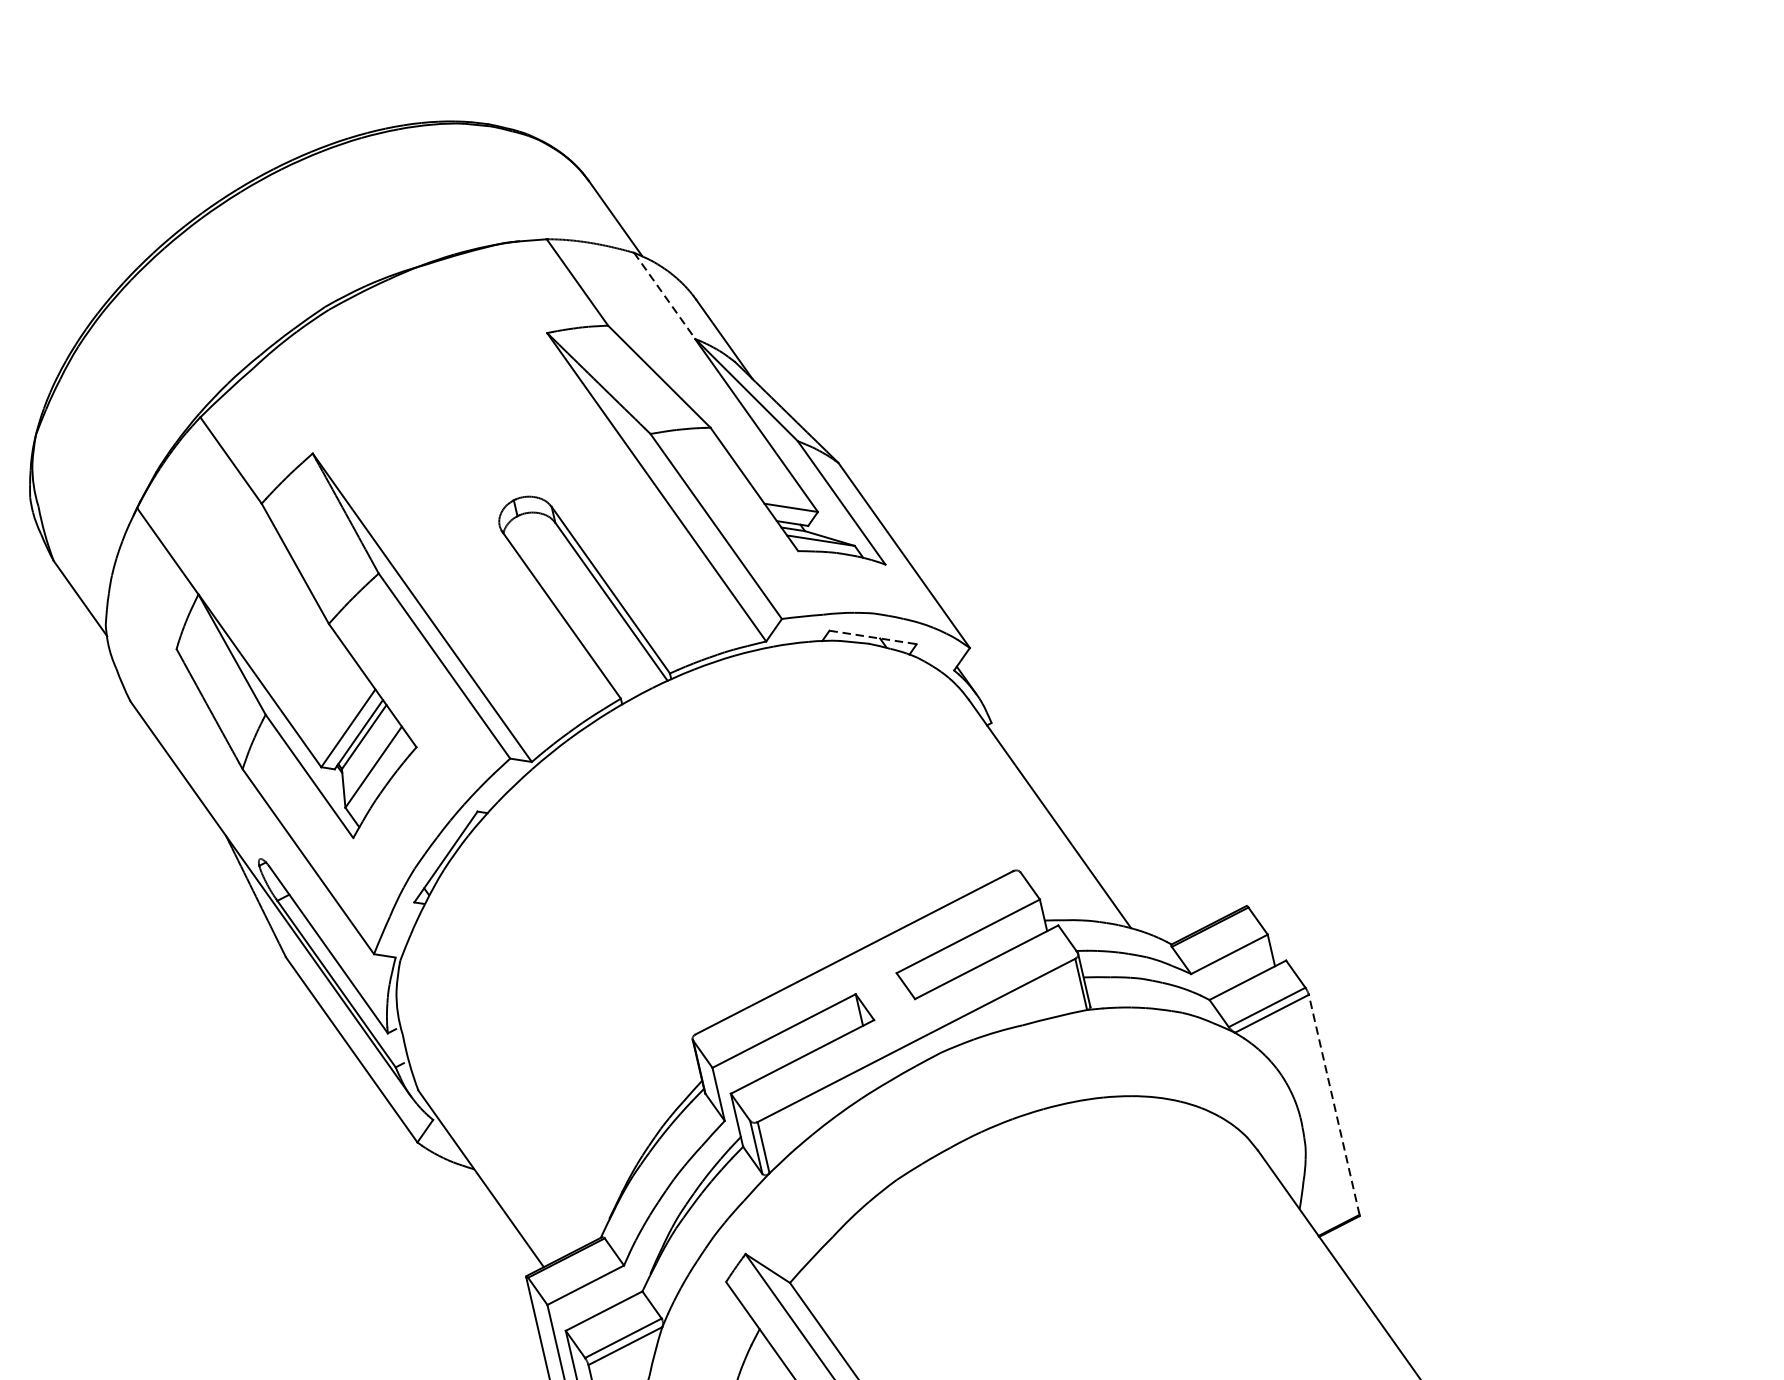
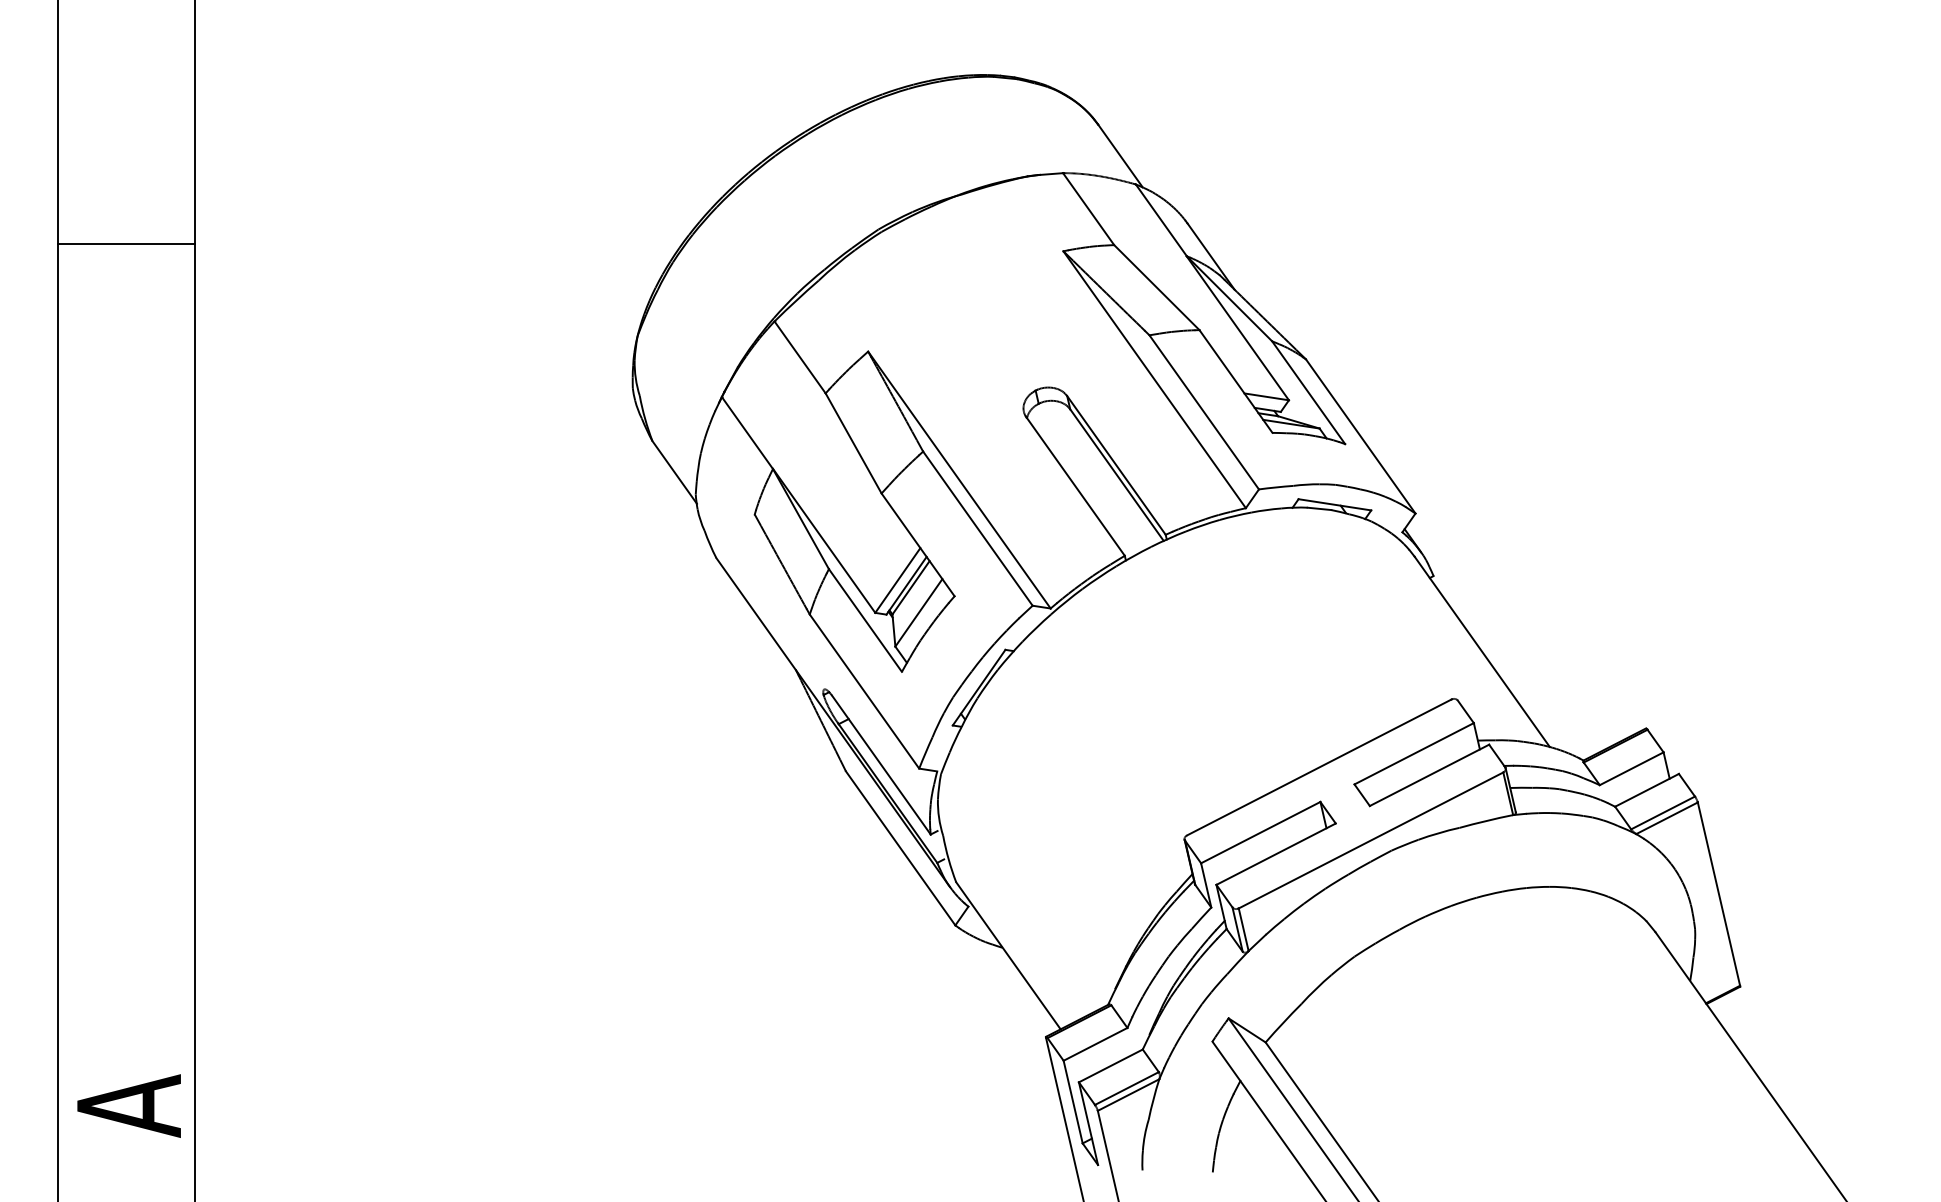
line: (664, 296) -> (1161, 220), dashed -> solid
line: (872, 637) -> (1334, 504), dashed -> solid
line: (1333, 1104) -> (1718, 893), dashed -> solid

